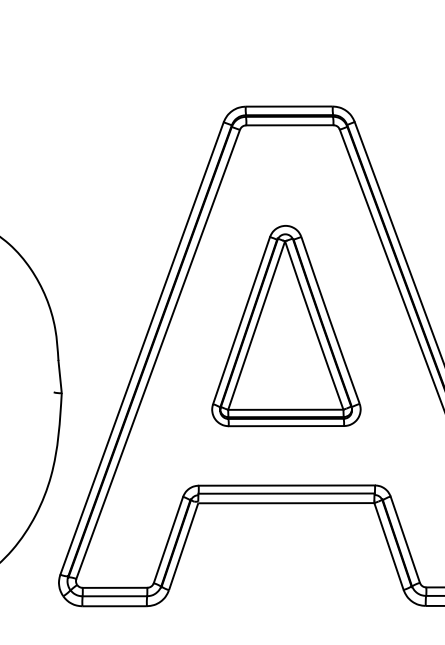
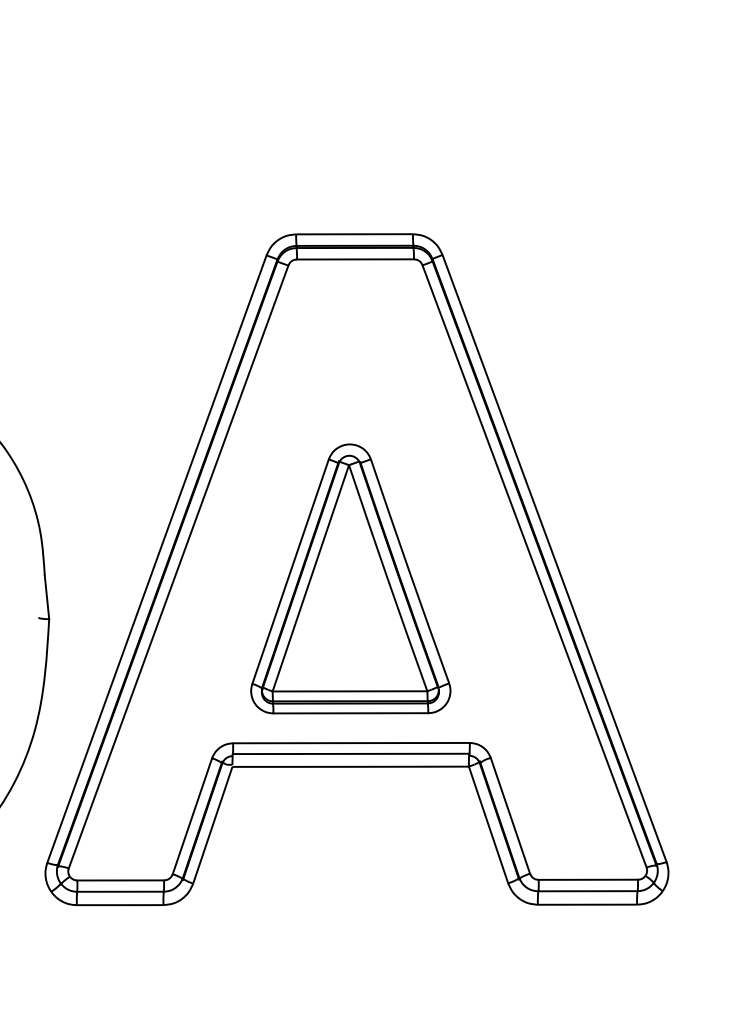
part: (286, 325) -> (350, 578), moved

